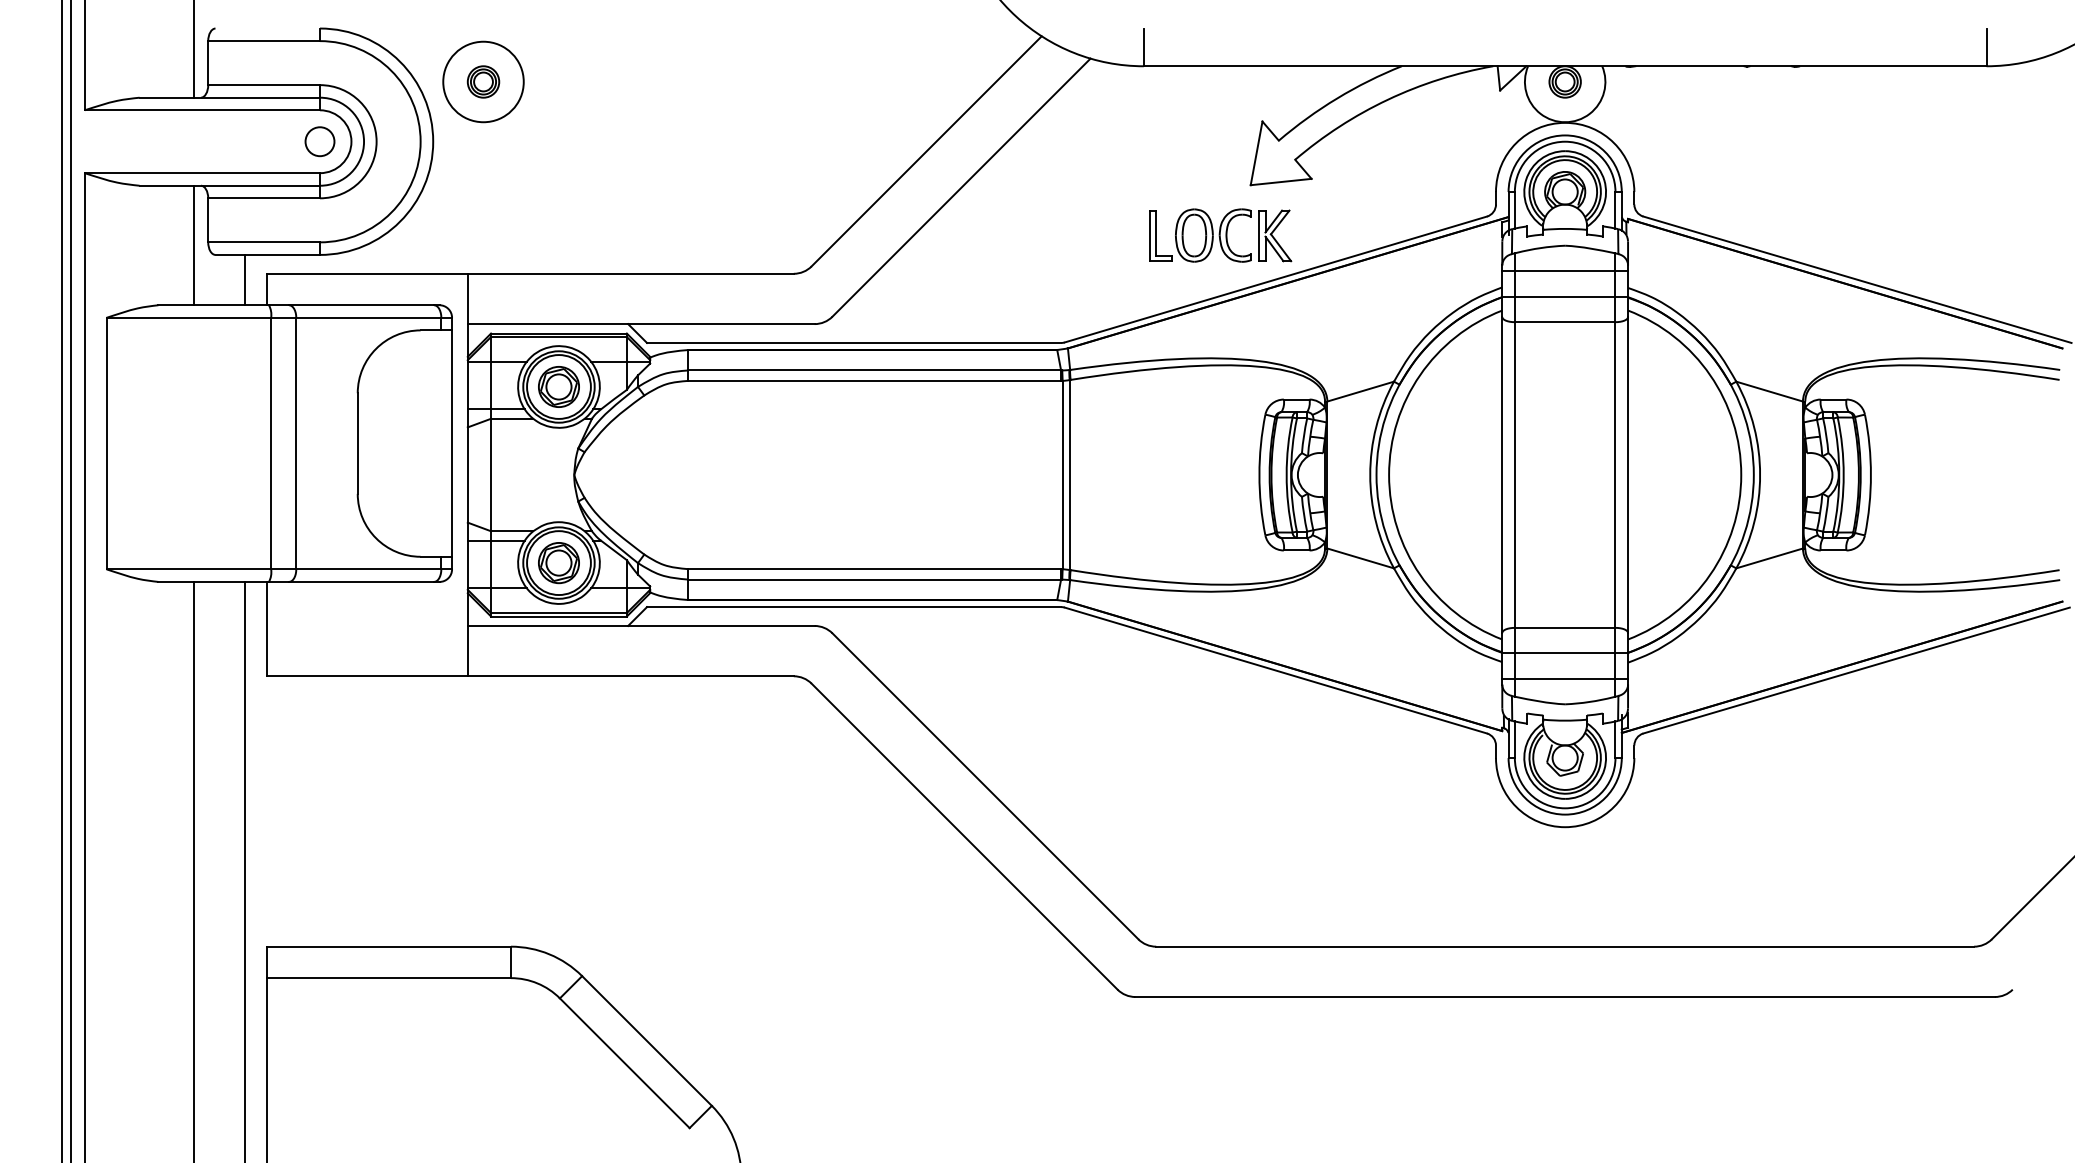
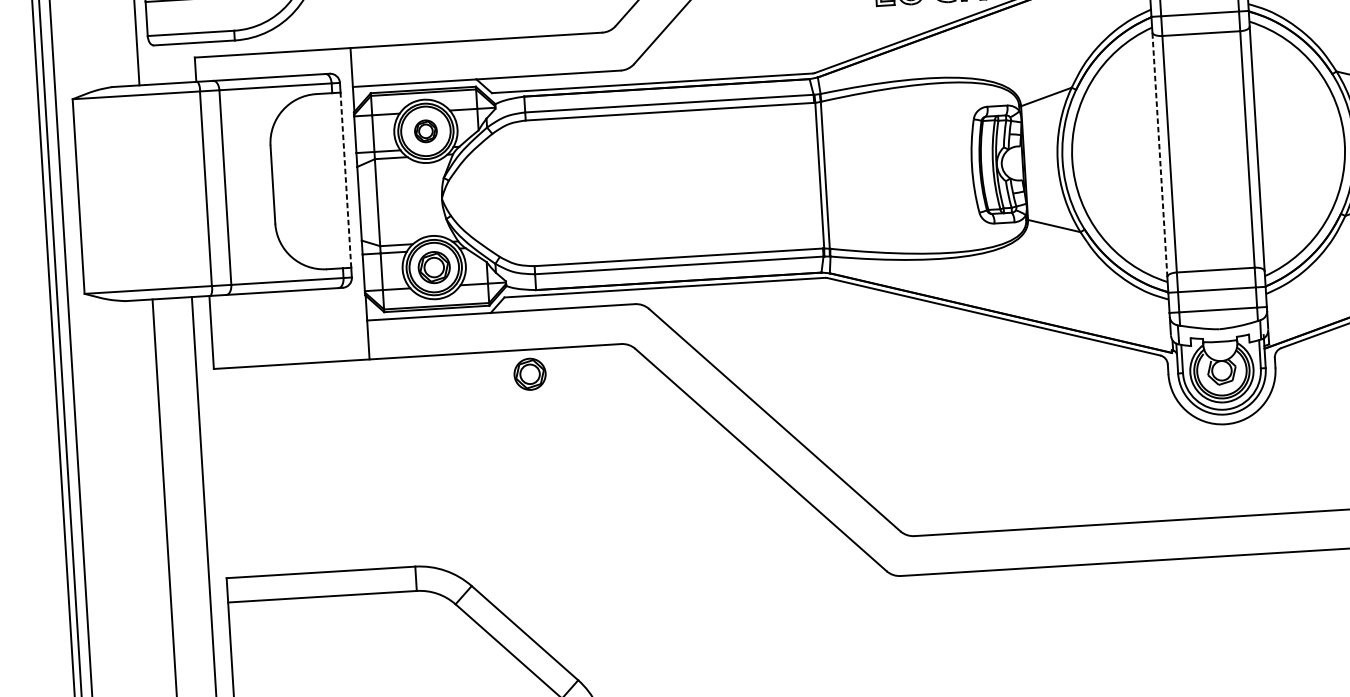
line: (244, 279) -> (177, 63), removed
part: (558, 386) -> (425, 131), size x0.7
line: (452, 443) -> (346, 180), solid -> dashed
line: (1502, 475) -> (1160, 155), solid -> dashed
part: (673, 708) -> (529, 374), added

